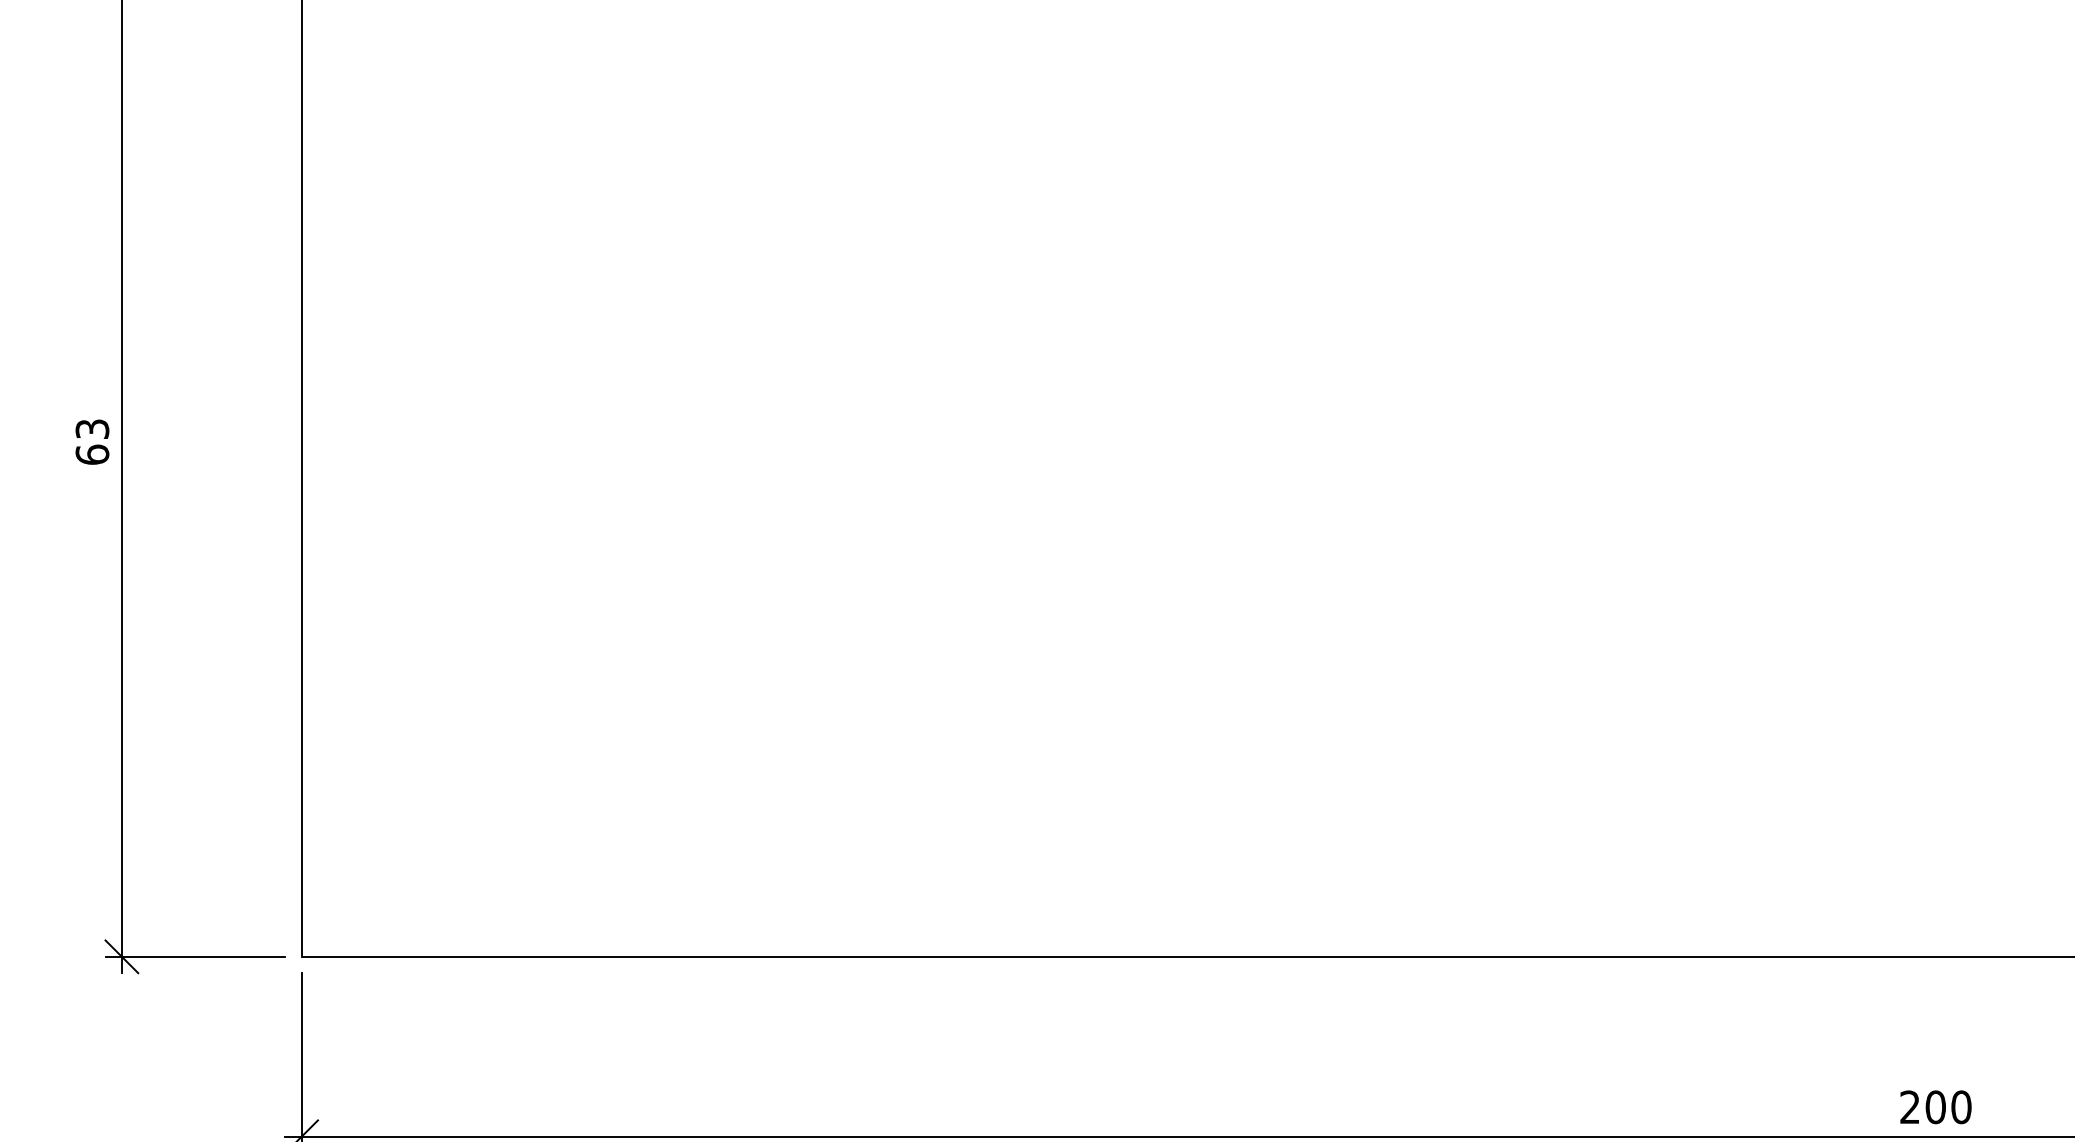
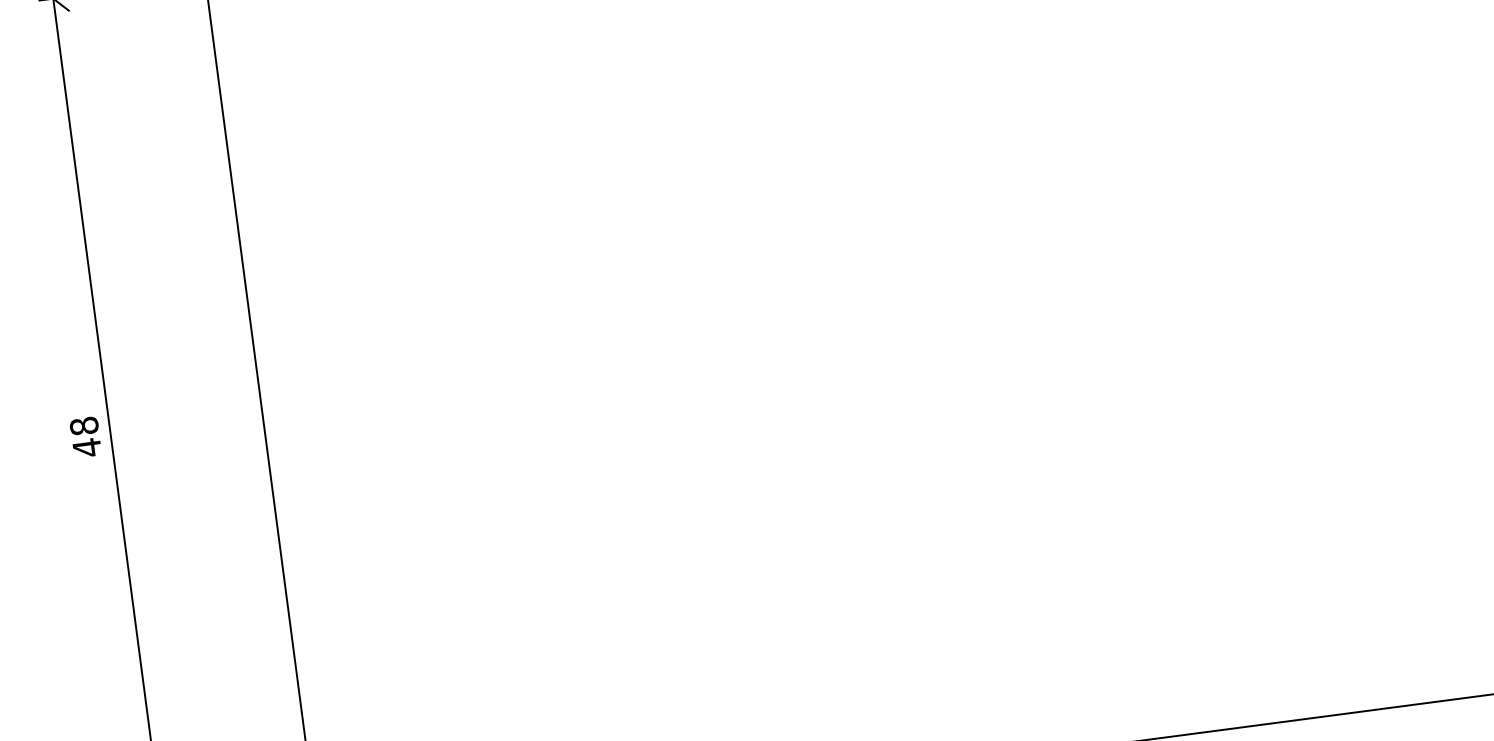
text: (92, 442) -> (85, 437), 63 -> 48

